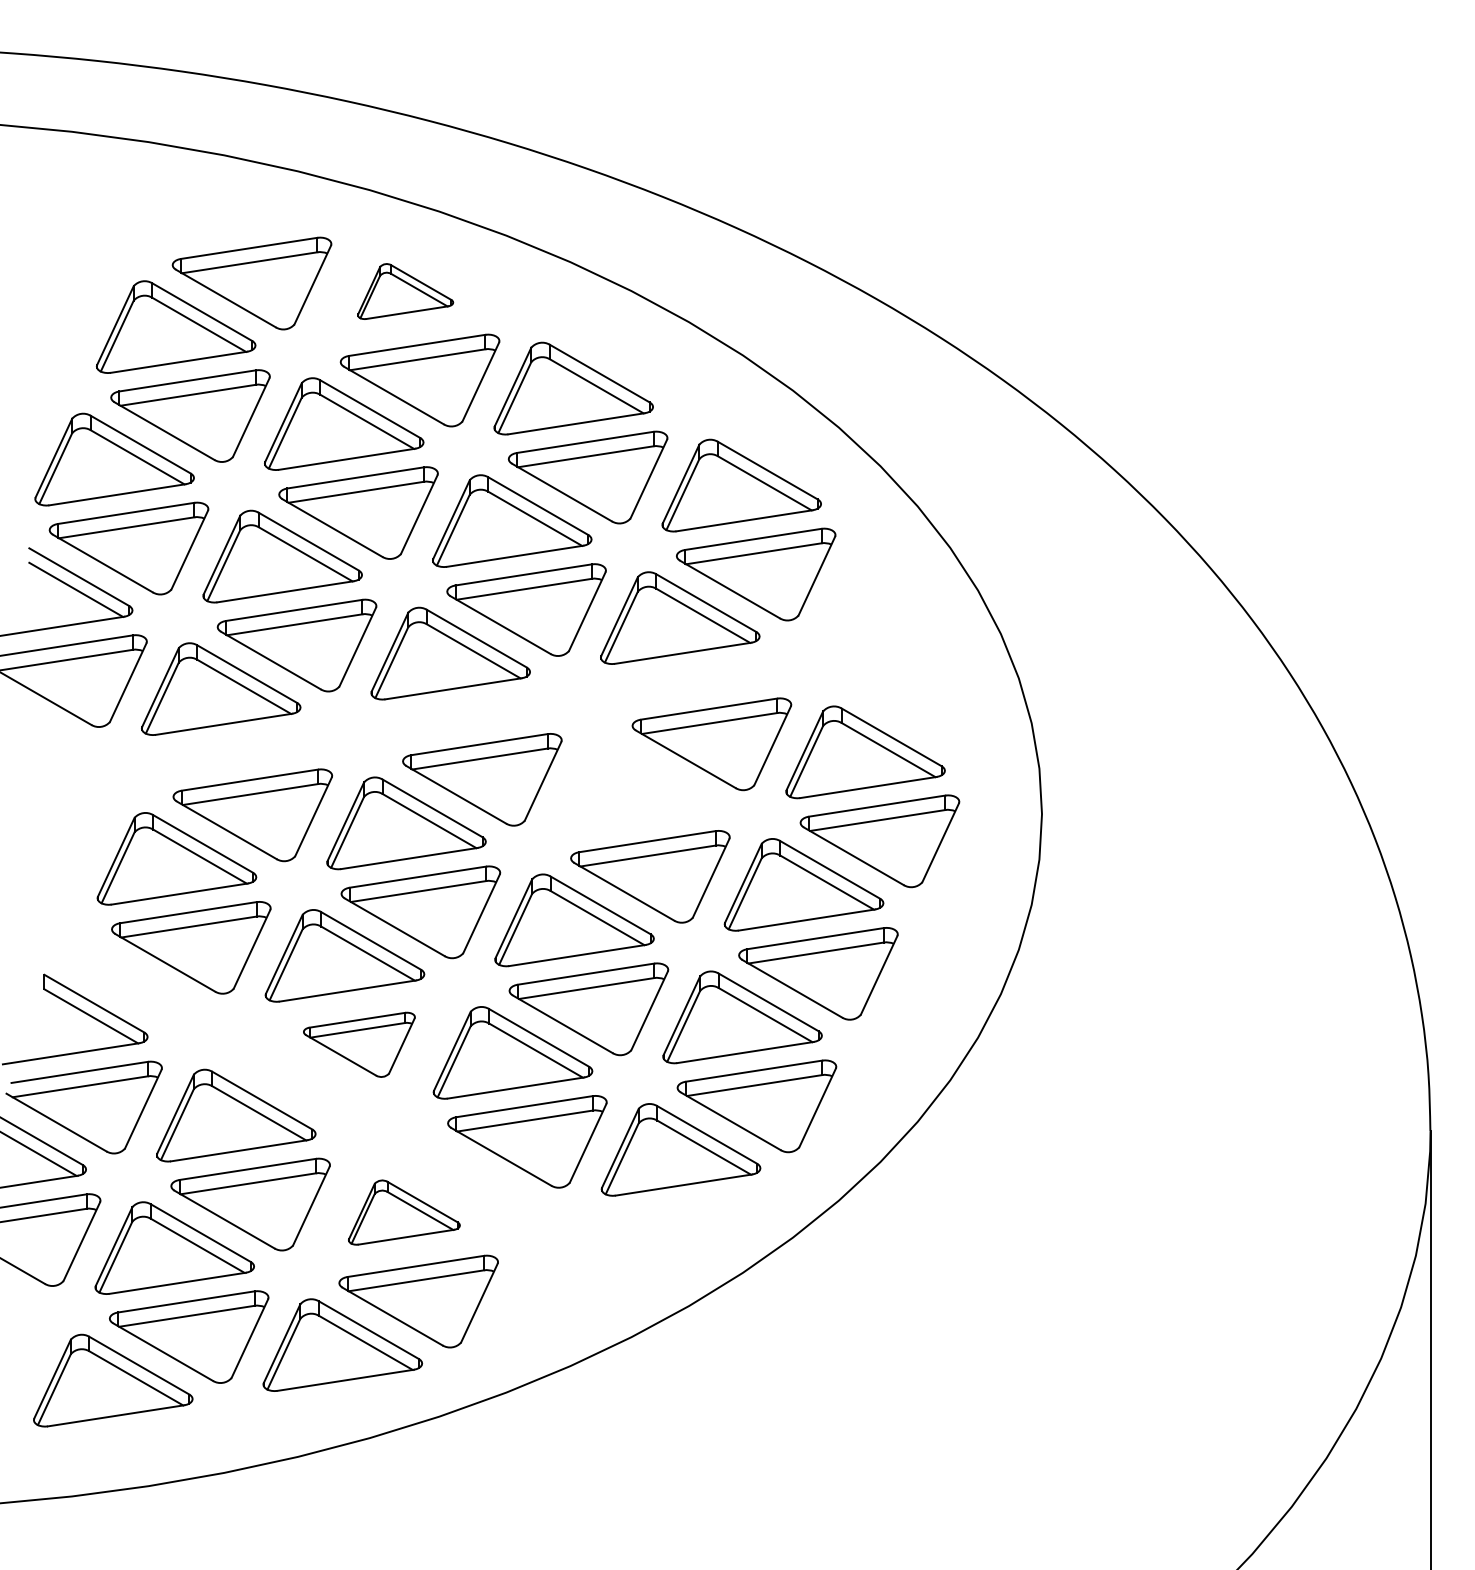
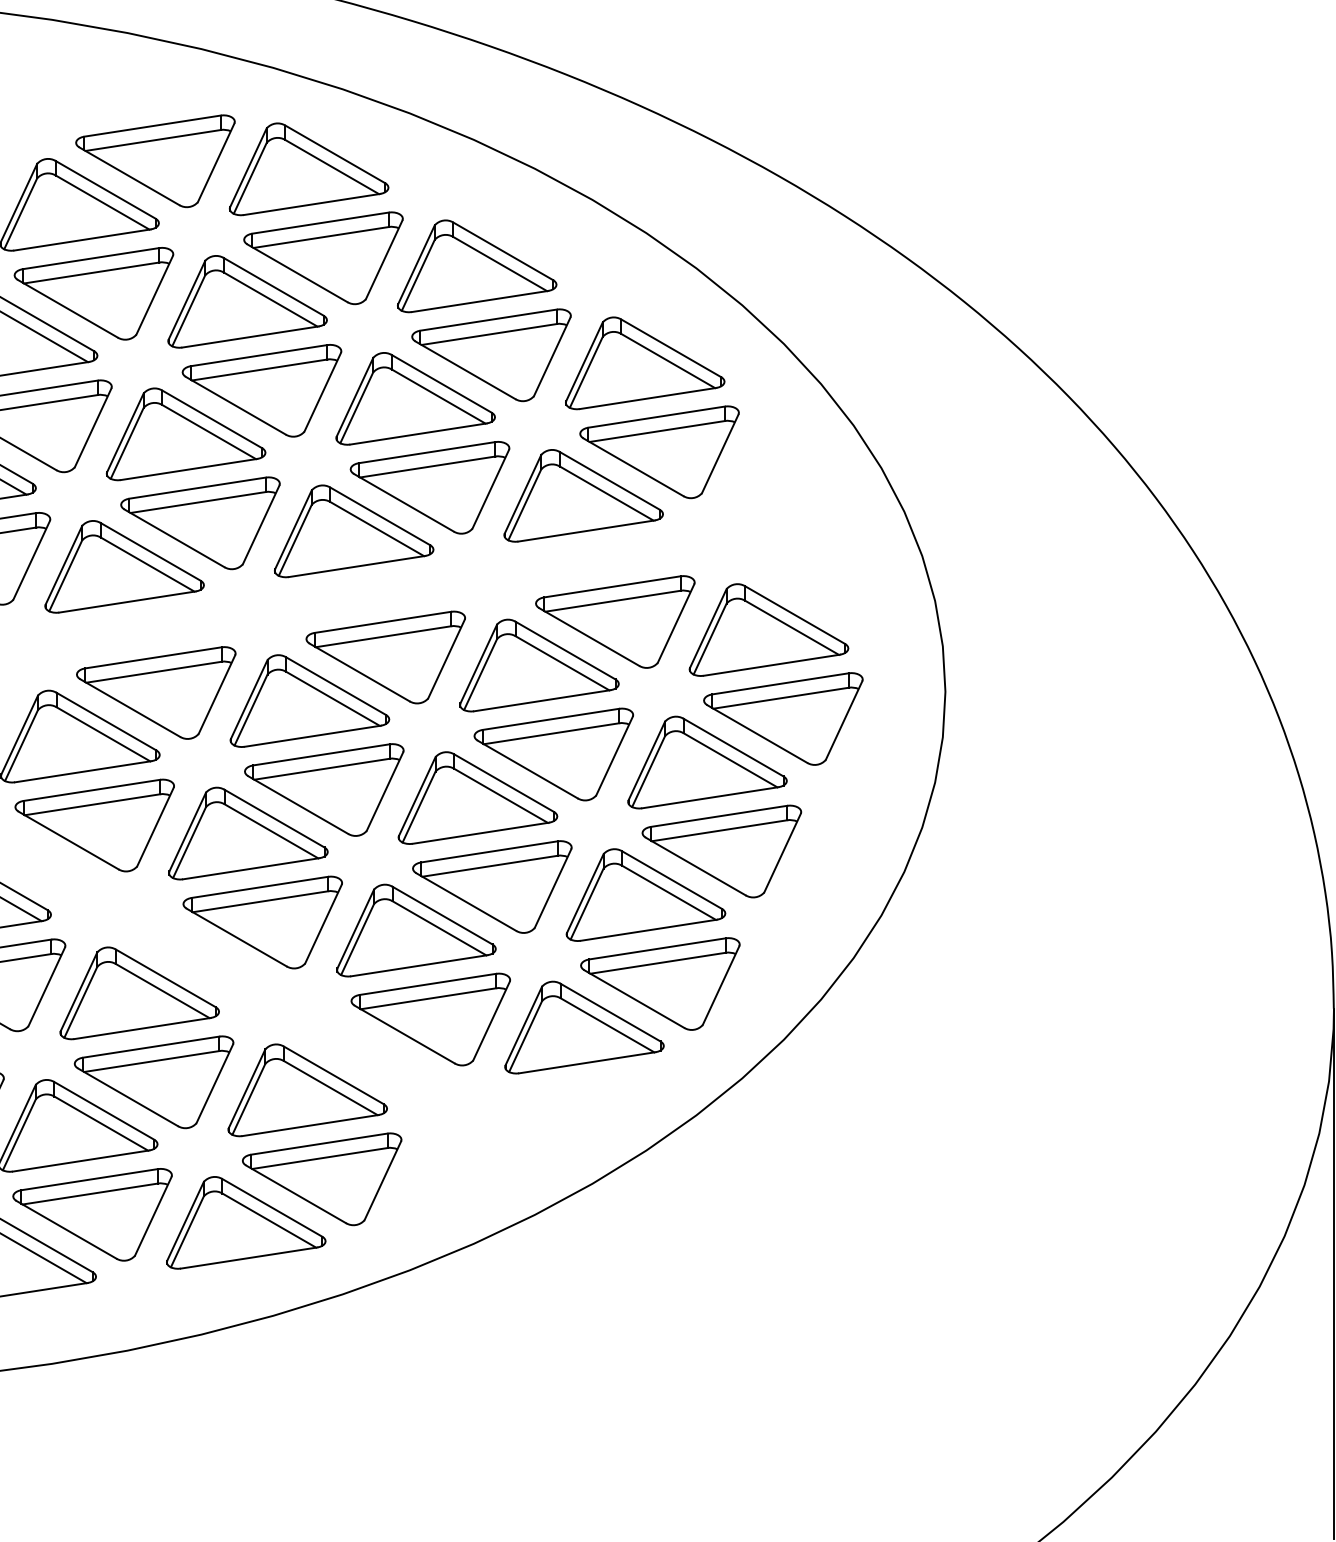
part: (405, 291) -> (308, 169), size x1.67
part: (635, 787) -> (538, 665), added
part: (359, 1044) -> (262, 922), size x1.43
part: (404, 1212) -> (307, 1090), size x1.43

